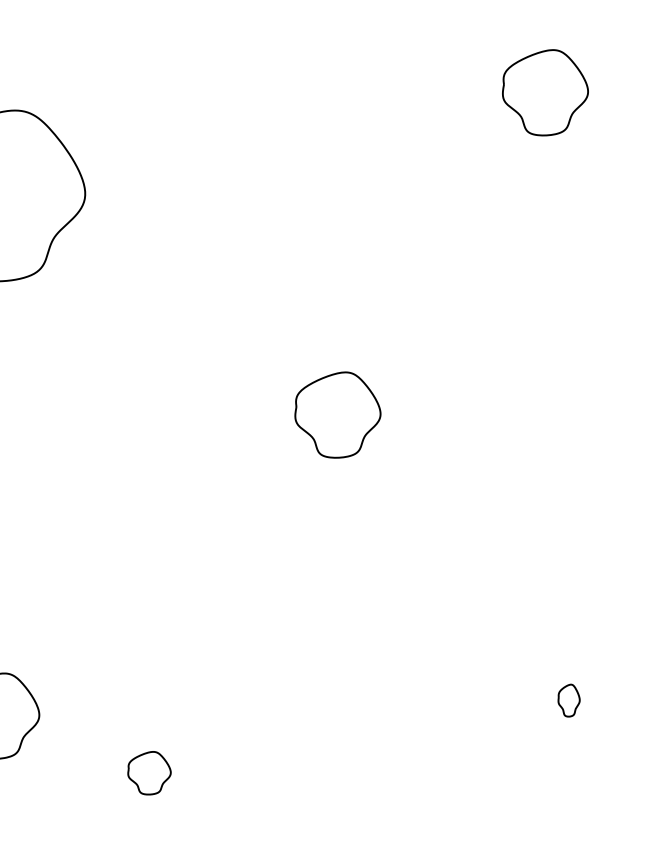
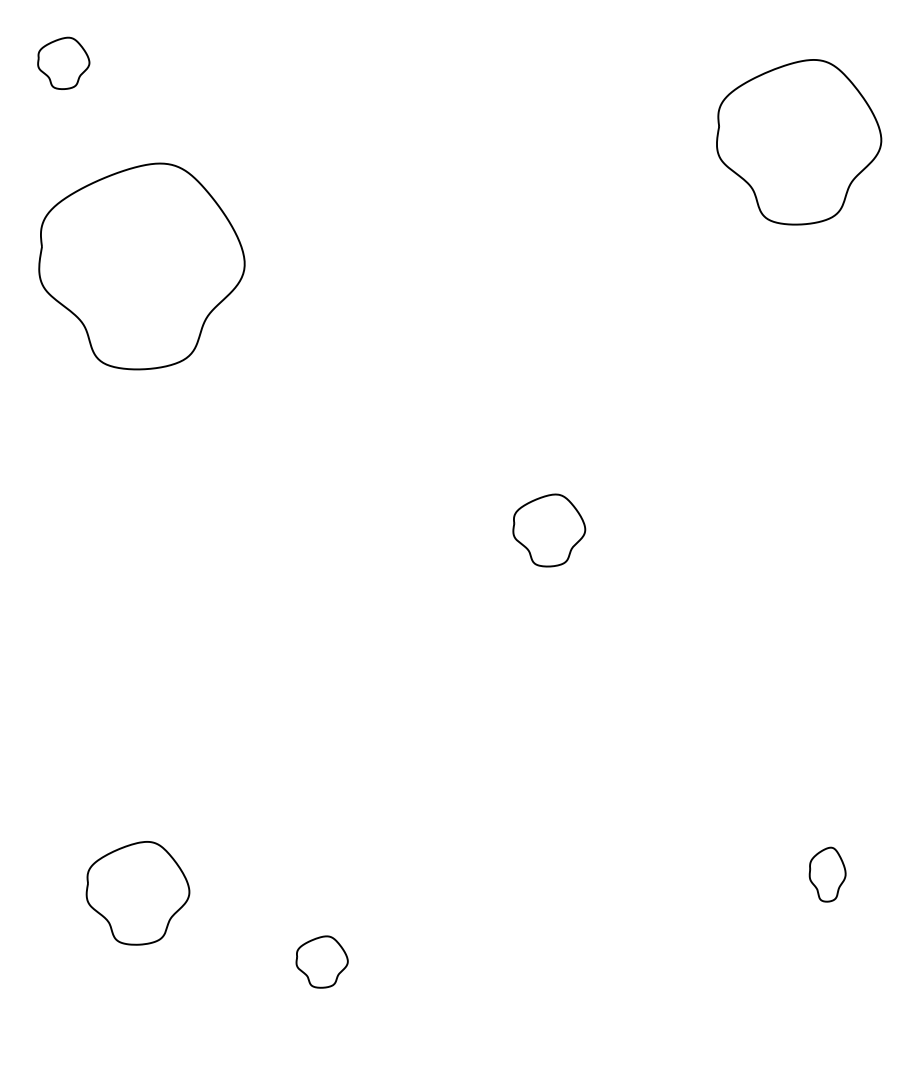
part: (545, 92) -> (799, 141), size x1.6
part: (338, 415) -> (549, 530), size x0.7
part: (568, 700) -> (827, 874), size x1.4

